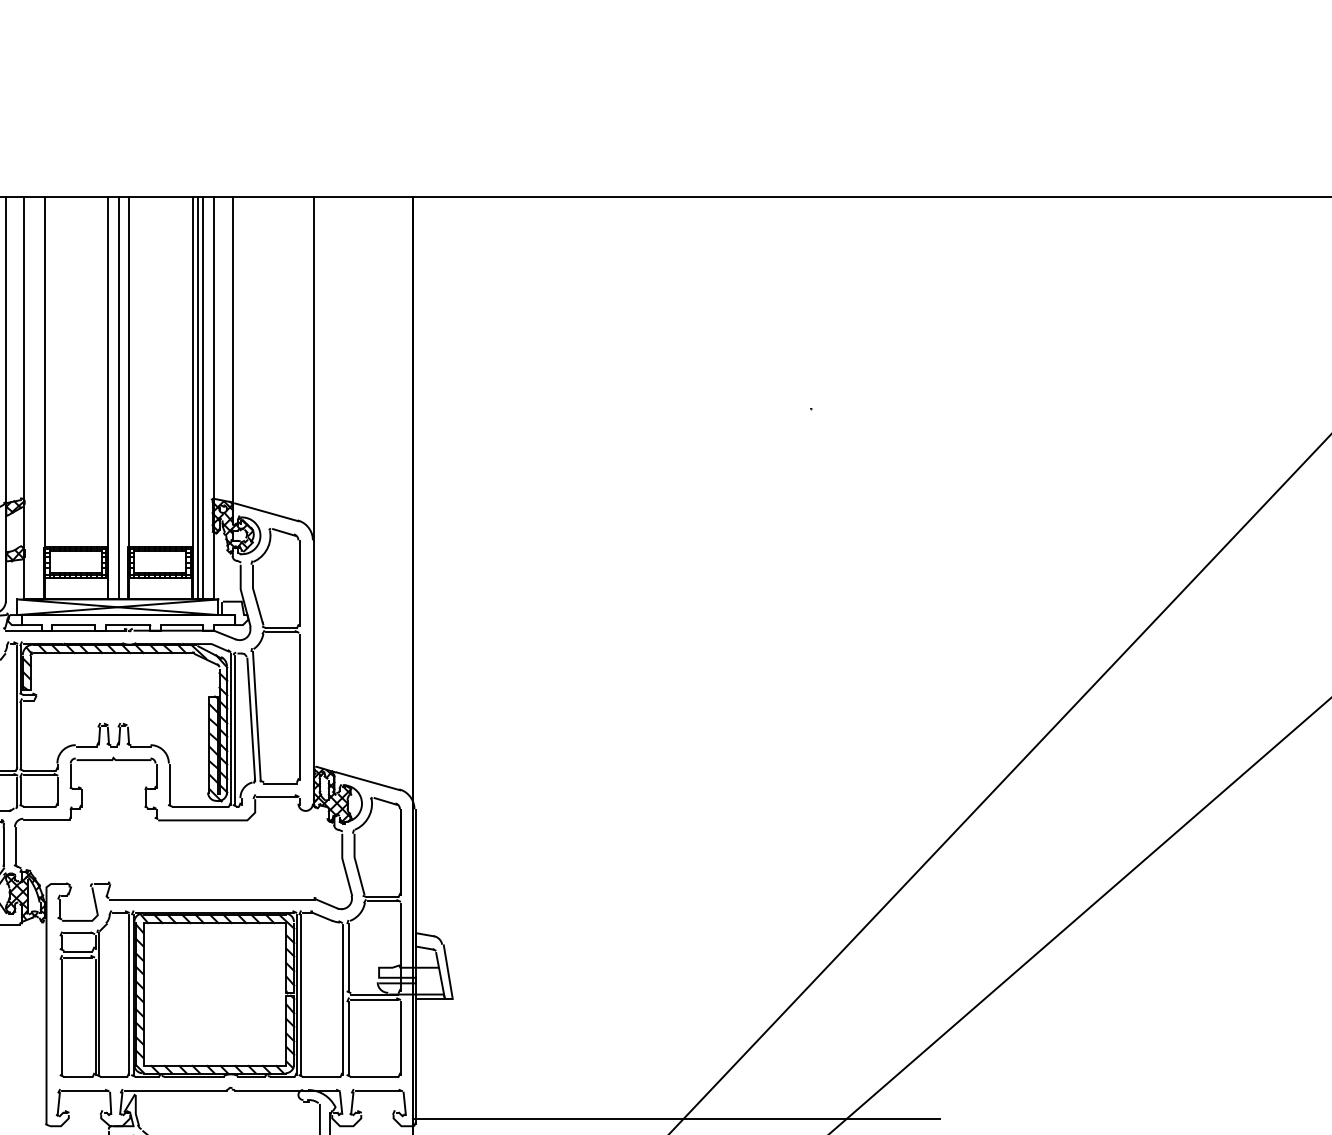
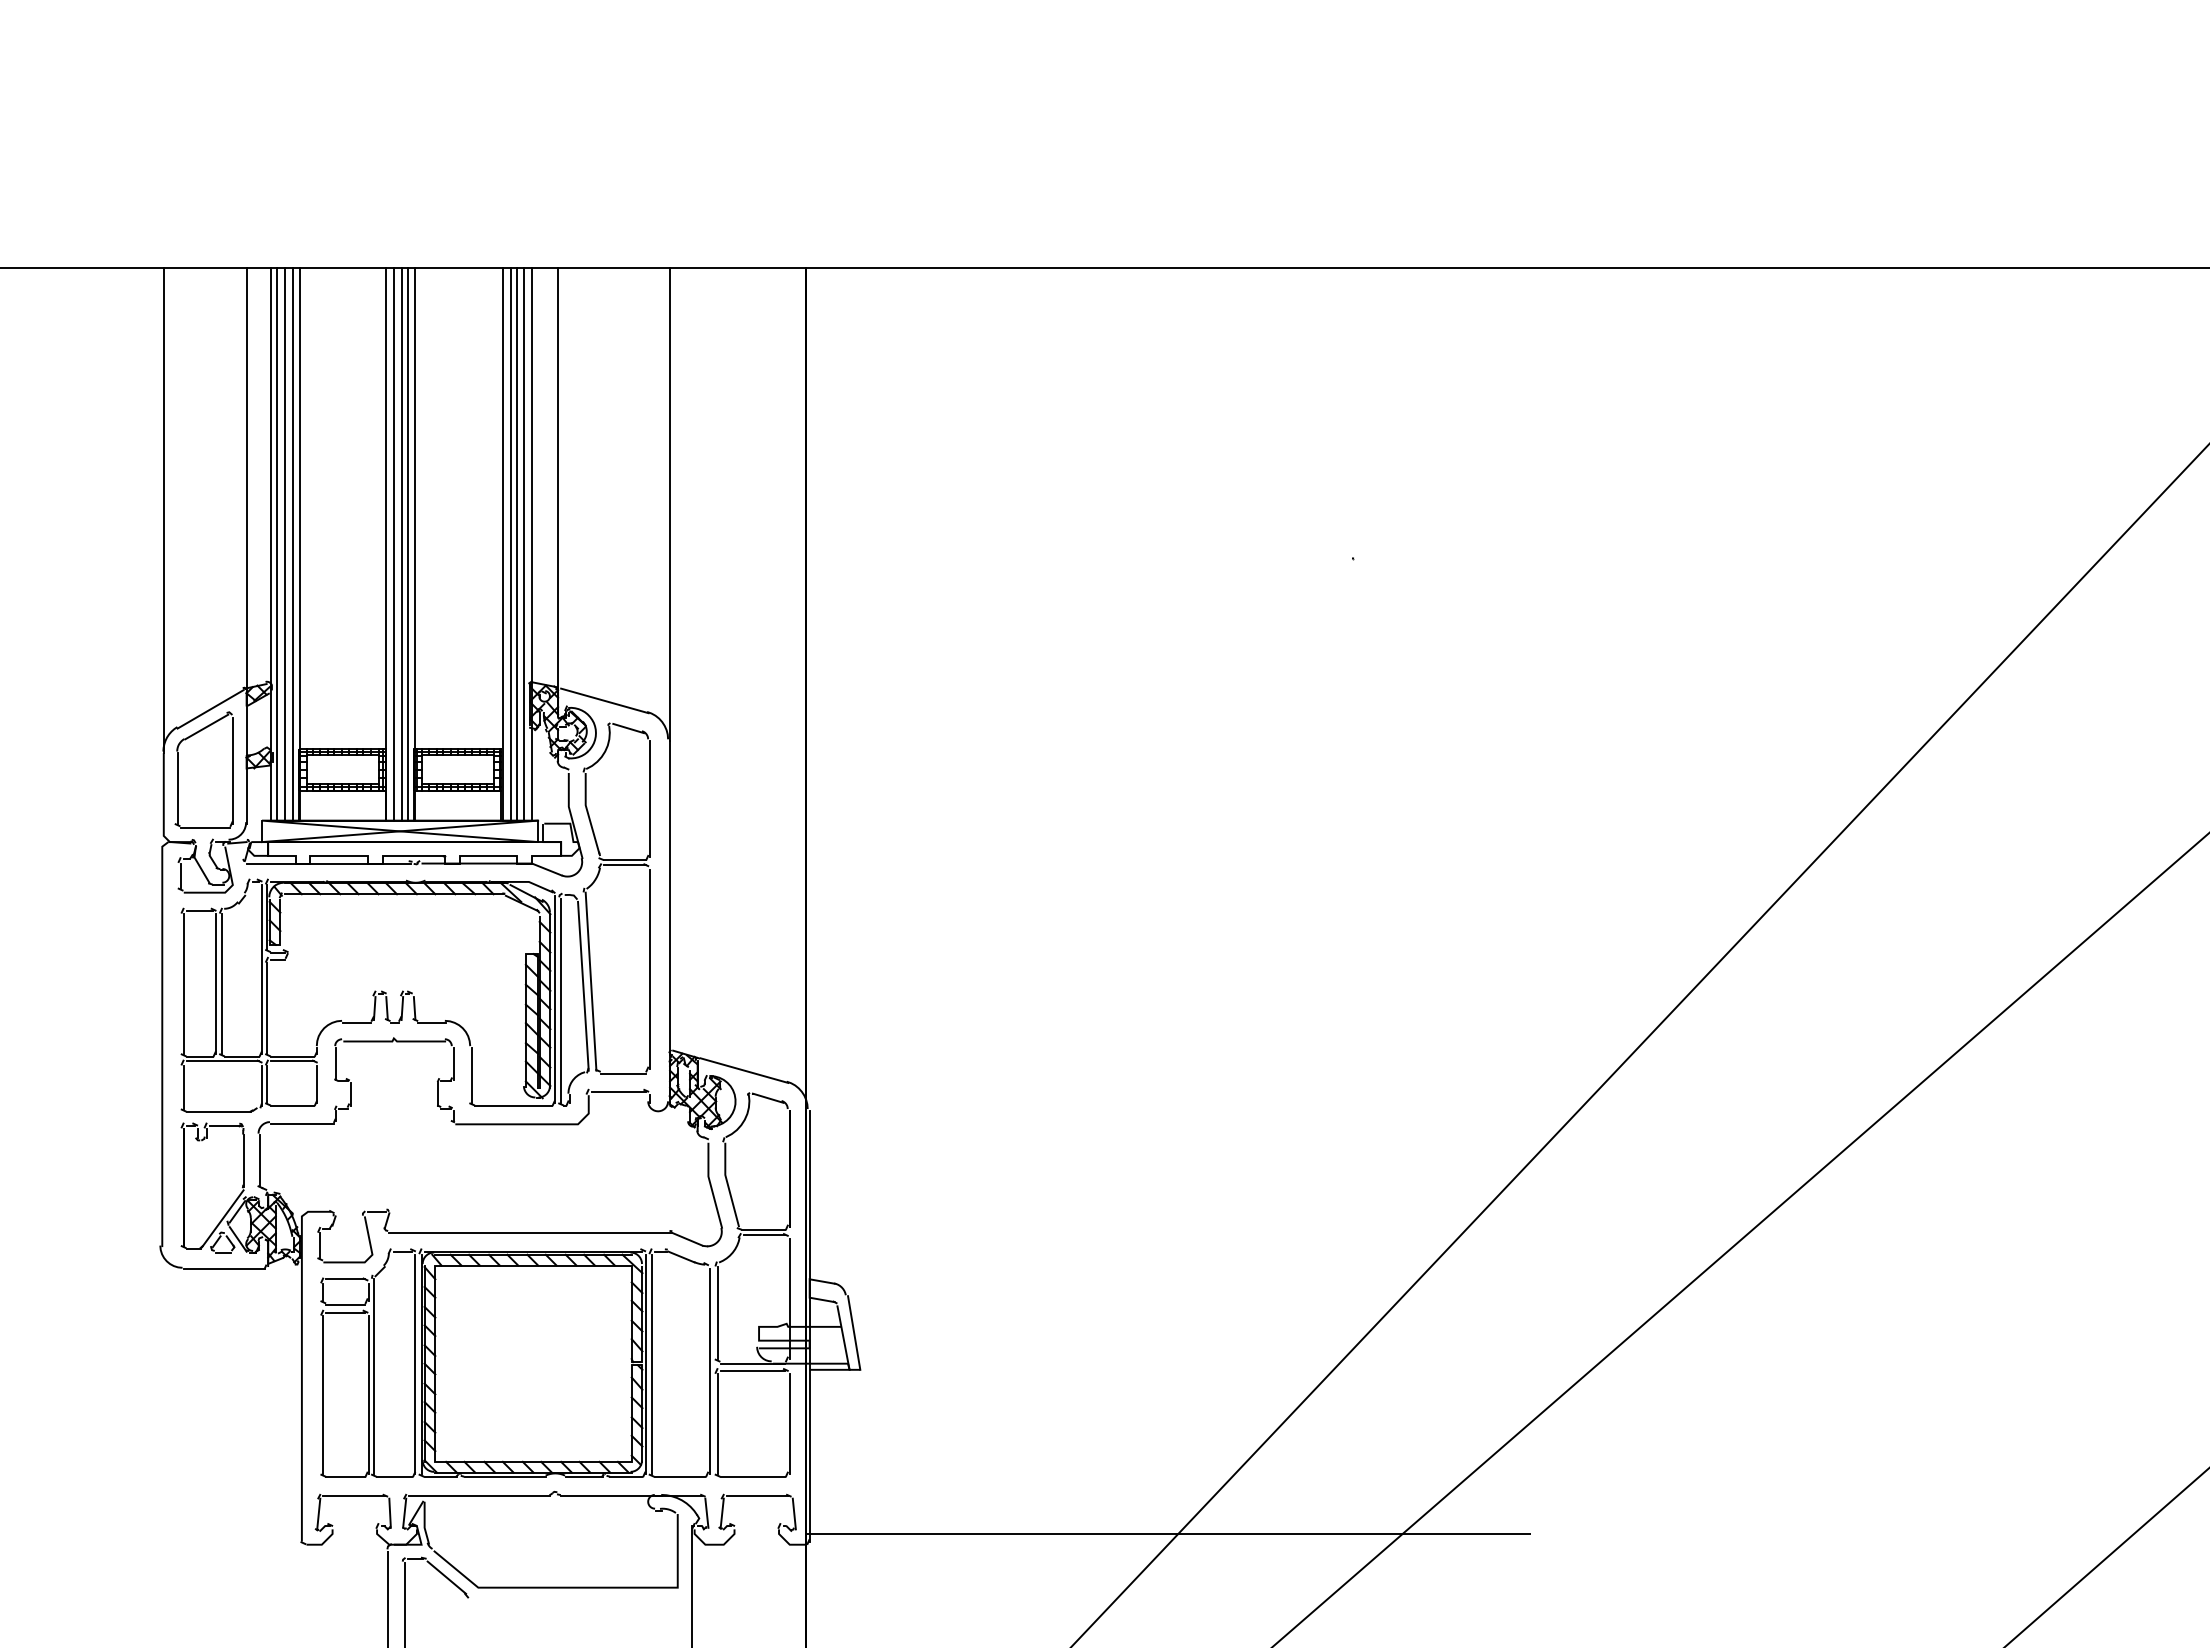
line: (28, 397) -> (277, 543), added
line: (34, 397) -> (285, 543), added
line: (39, 397) -> (292, 543), added
line: (113, 397) -> (393, 543), added
line: (123, 397) -> (407, 543), added
line: (208, 397) -> (524, 543), added

